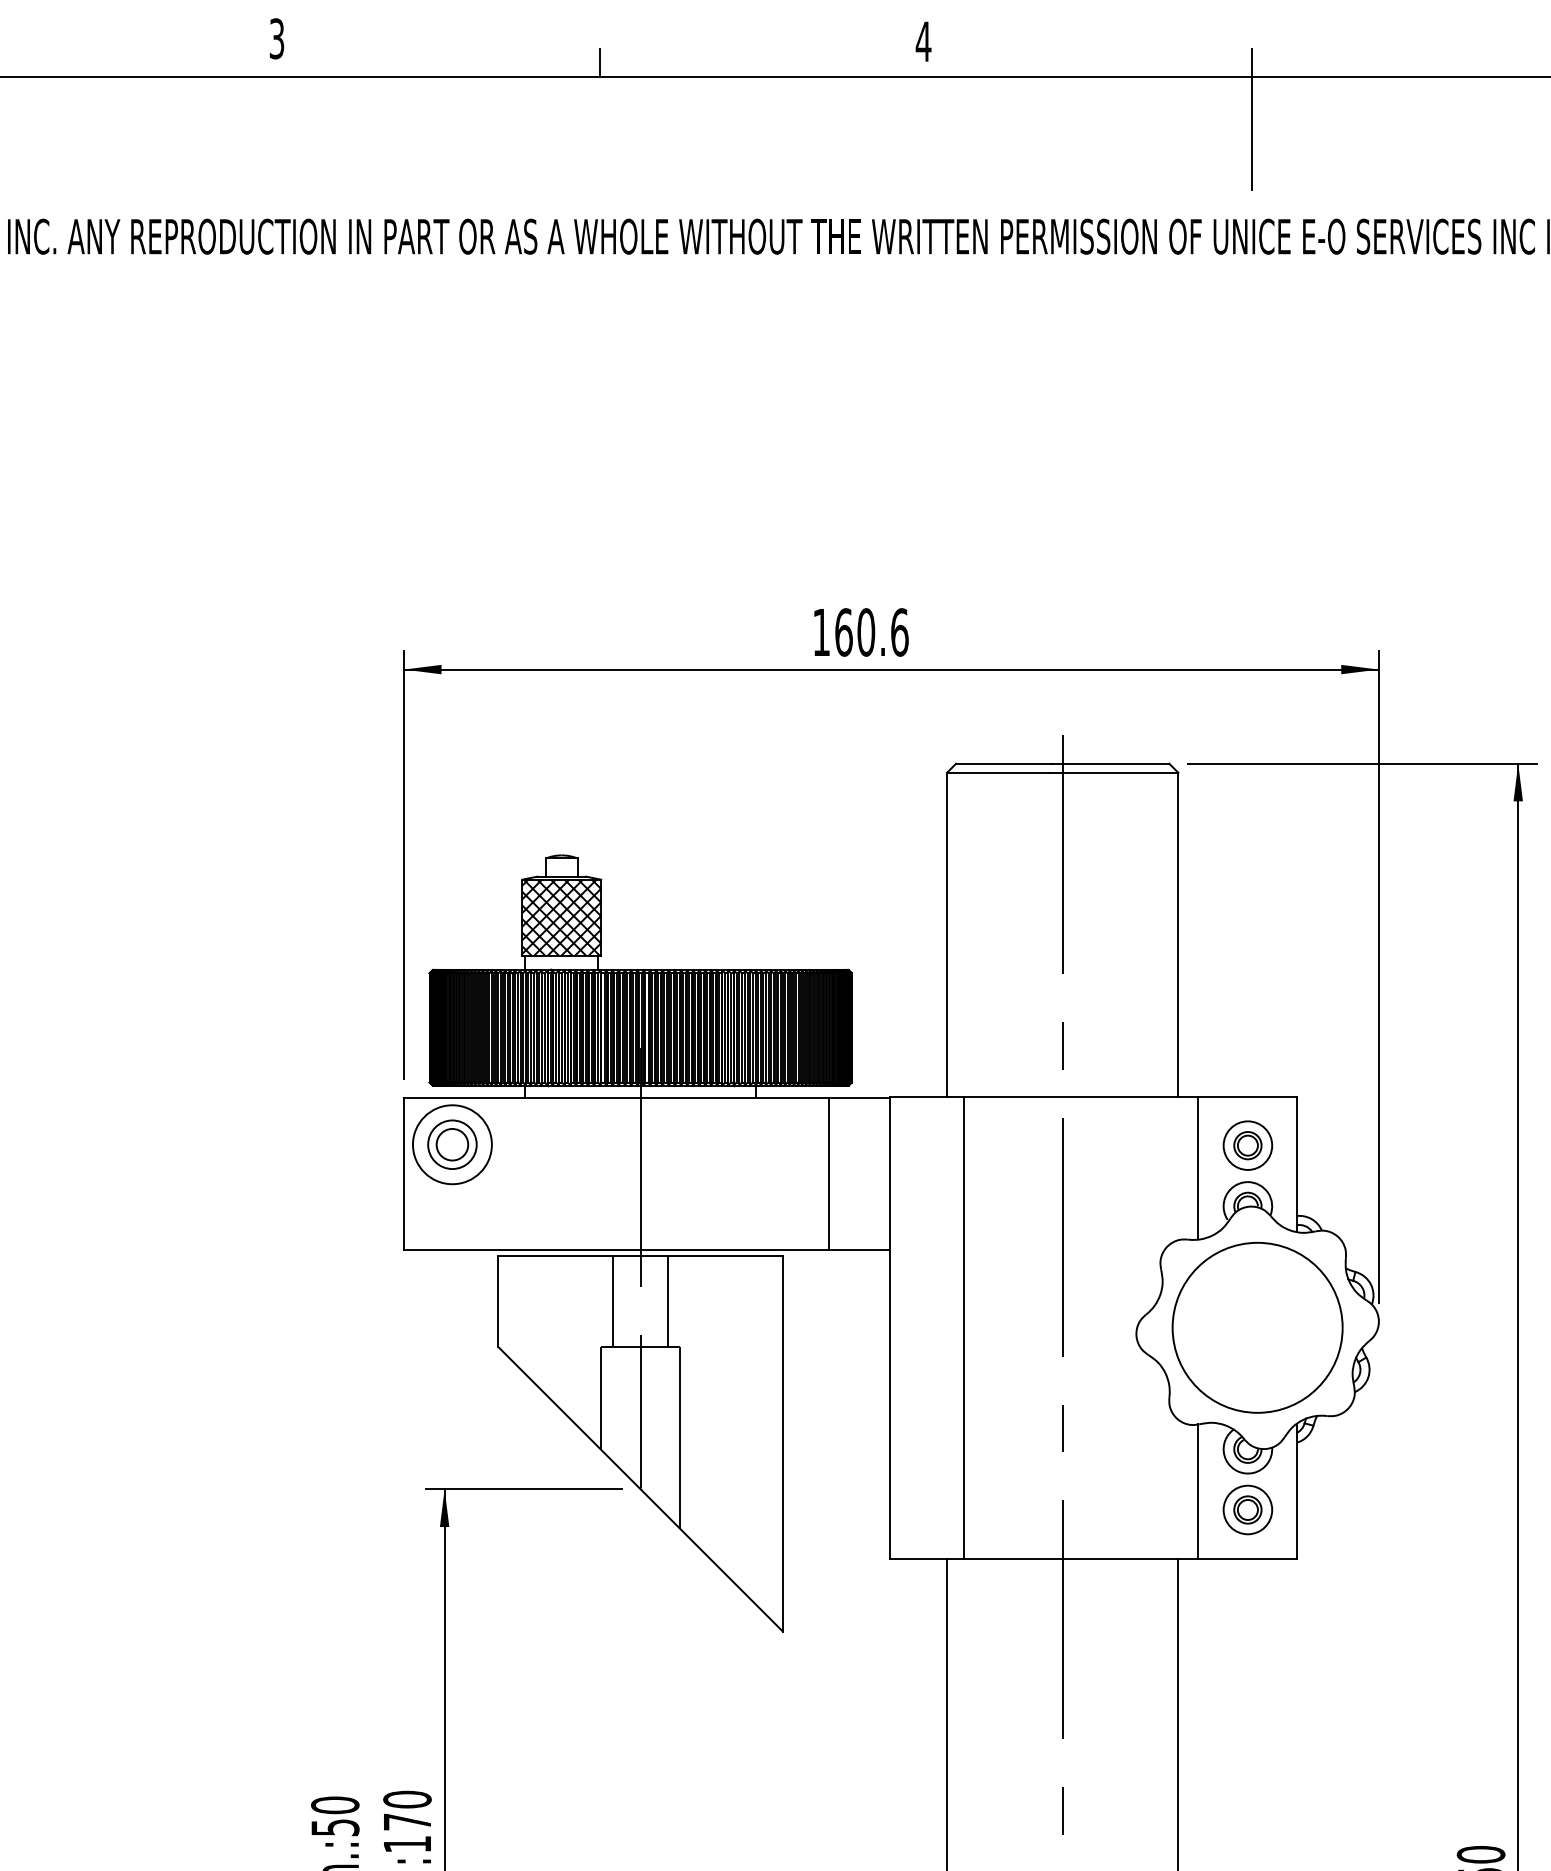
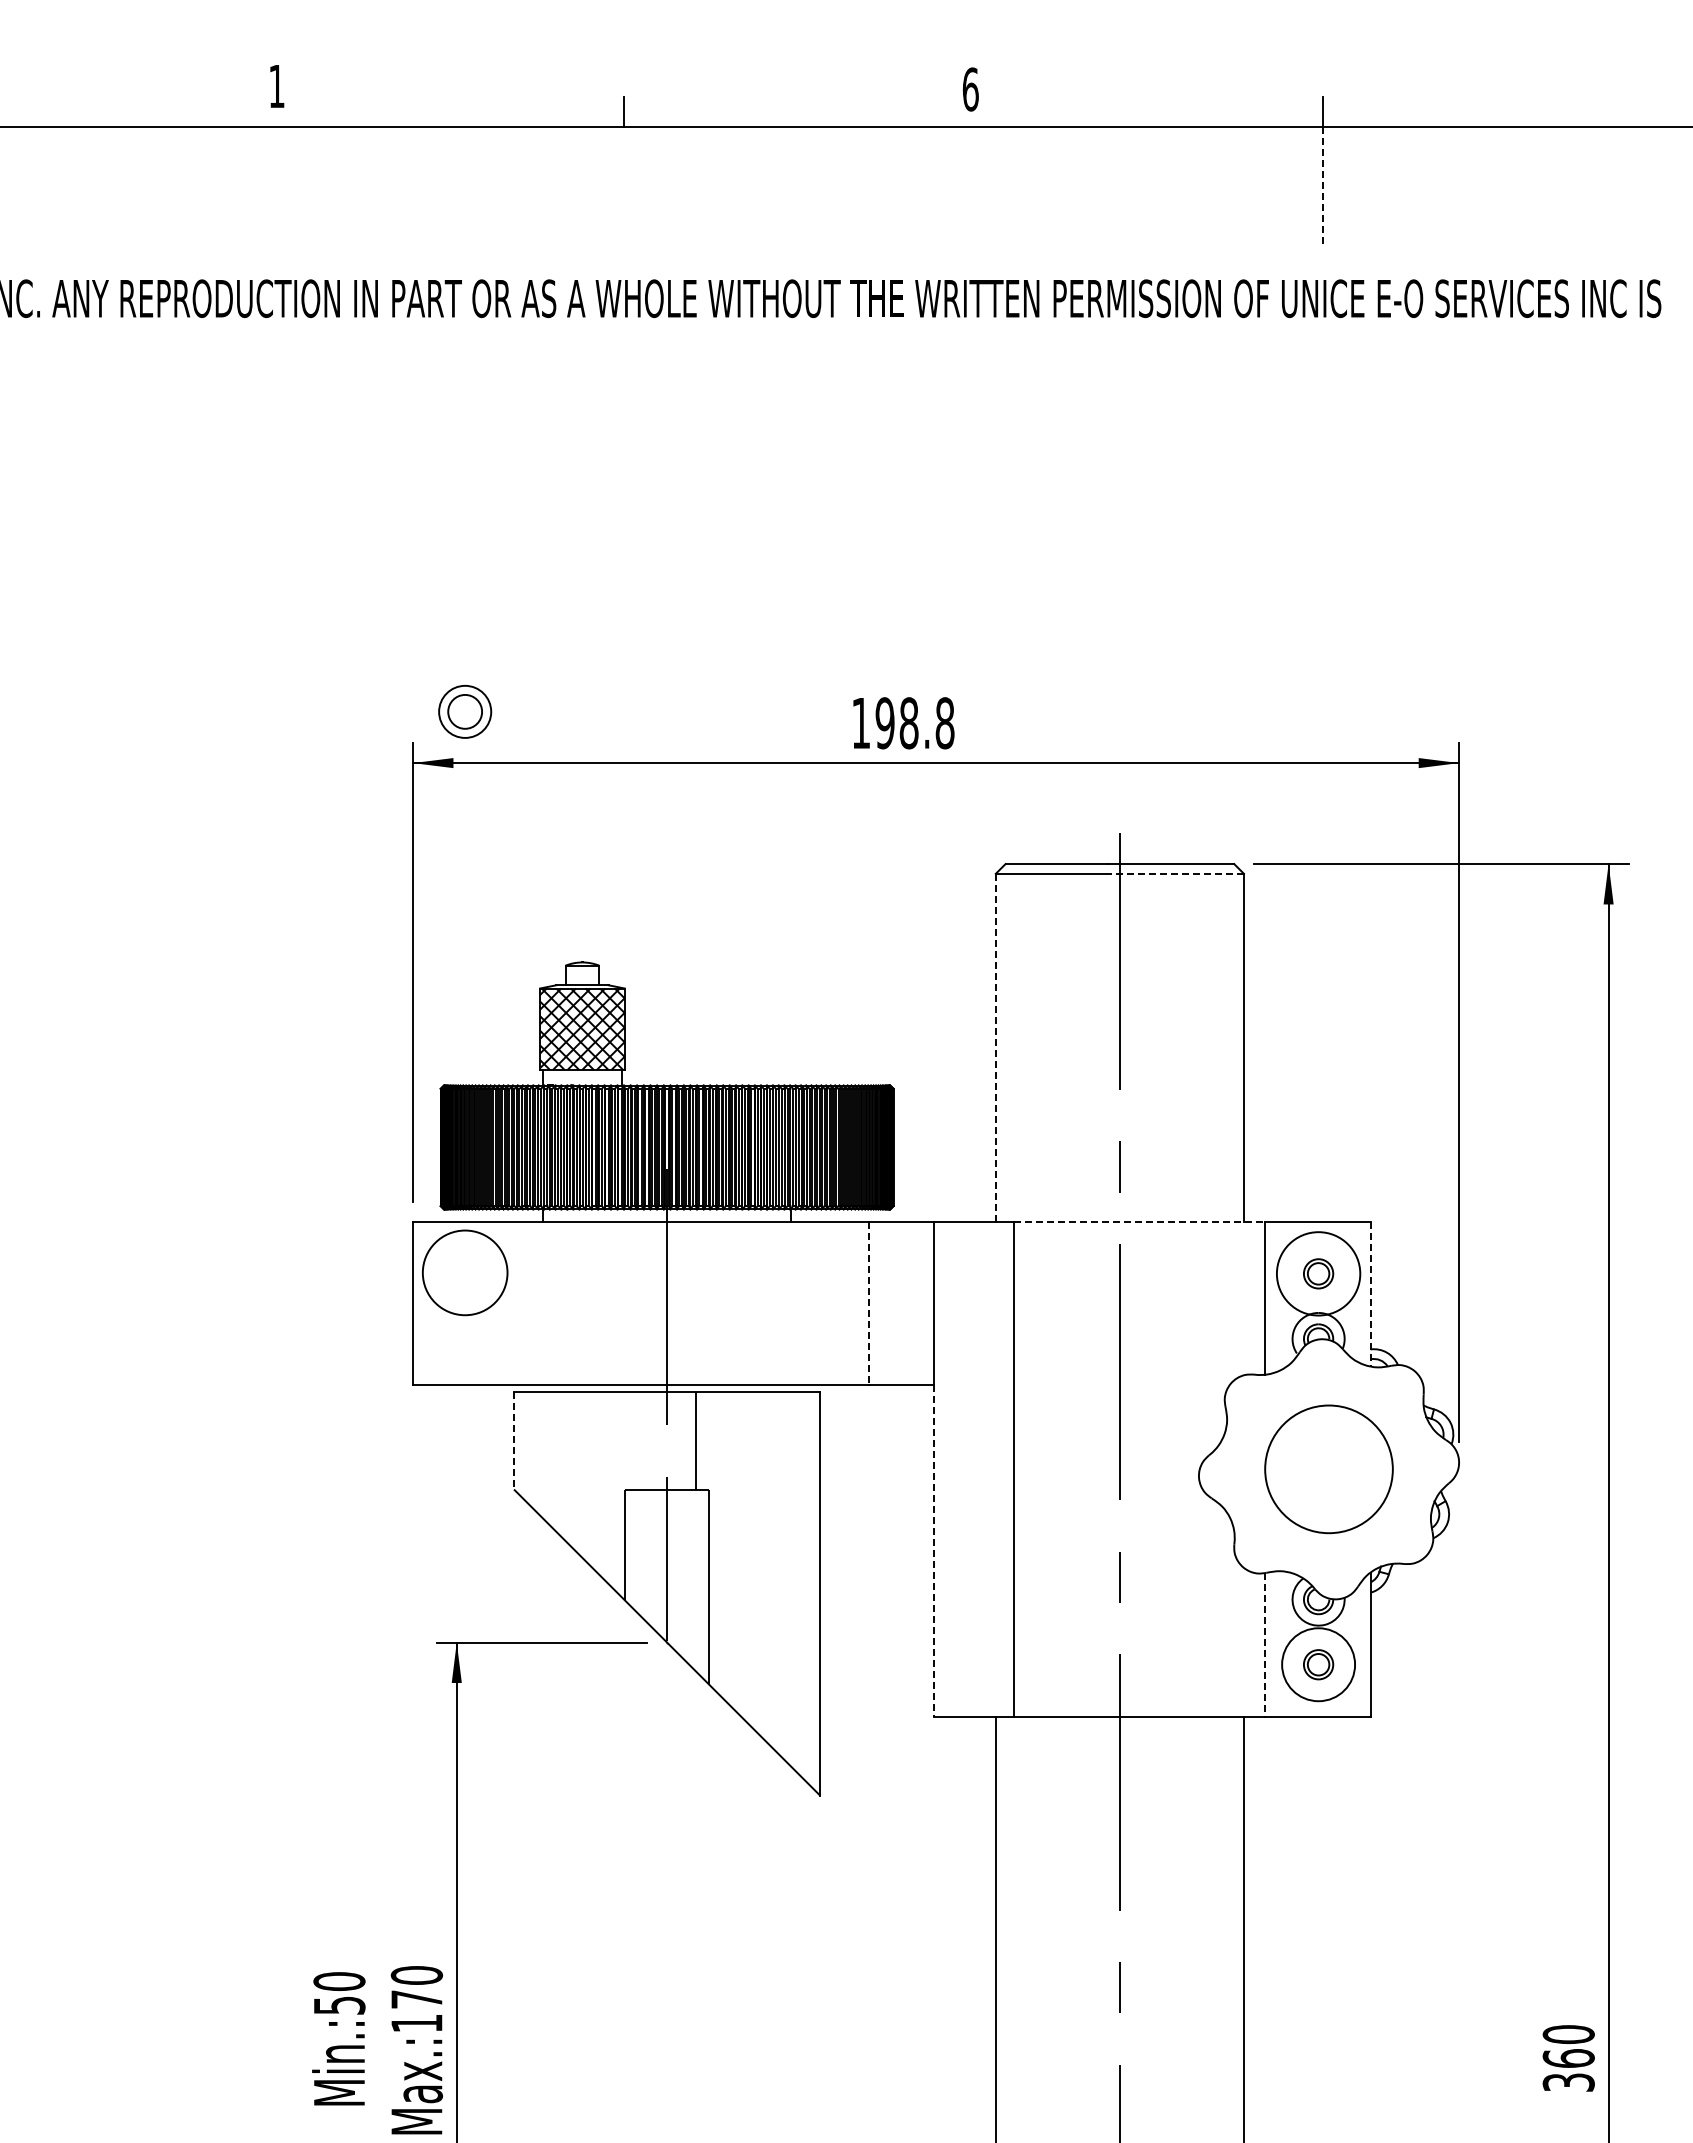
text: (276, 38) -> (276, 86), 3 -> 1
text: (923, 41) -> (970, 89), 4 -> 6
line: (1251, 133) -> (1322, 187), solid -> dashed
text: (871, 632) -> (914, 723), 160.6 -> 198.8
line: (1114, 772) -> (1175, 873), solid -> dashed
line: (946, 934) -> (995, 1047), solid -> dashed
line: (1080, 1096) -> (1139, 1221), solid -> dashed
part: (452, 1144) -> (465, 711), moved
circle: (1247, 1145) -> (1318, 1273), size x1.6
line: (1296, 1164) -> (1370, 1294), solid -> dashed
line: (829, 1174) -> (869, 1304), solid -> dashed
line: (498, 1300) -> (514, 1440), solid -> dashed
line: (613, 1300) -> (637, 1440), removed
circle: (1257, 1328) -> (1328, 1469), size x0.7
line: (889, 1404) -> (934, 1551), solid -> dashed
line: (1197, 1491) -> (1264, 1644), solid -> dashed
circle: (1247, 1509) -> (1318, 1664), size x1.4

